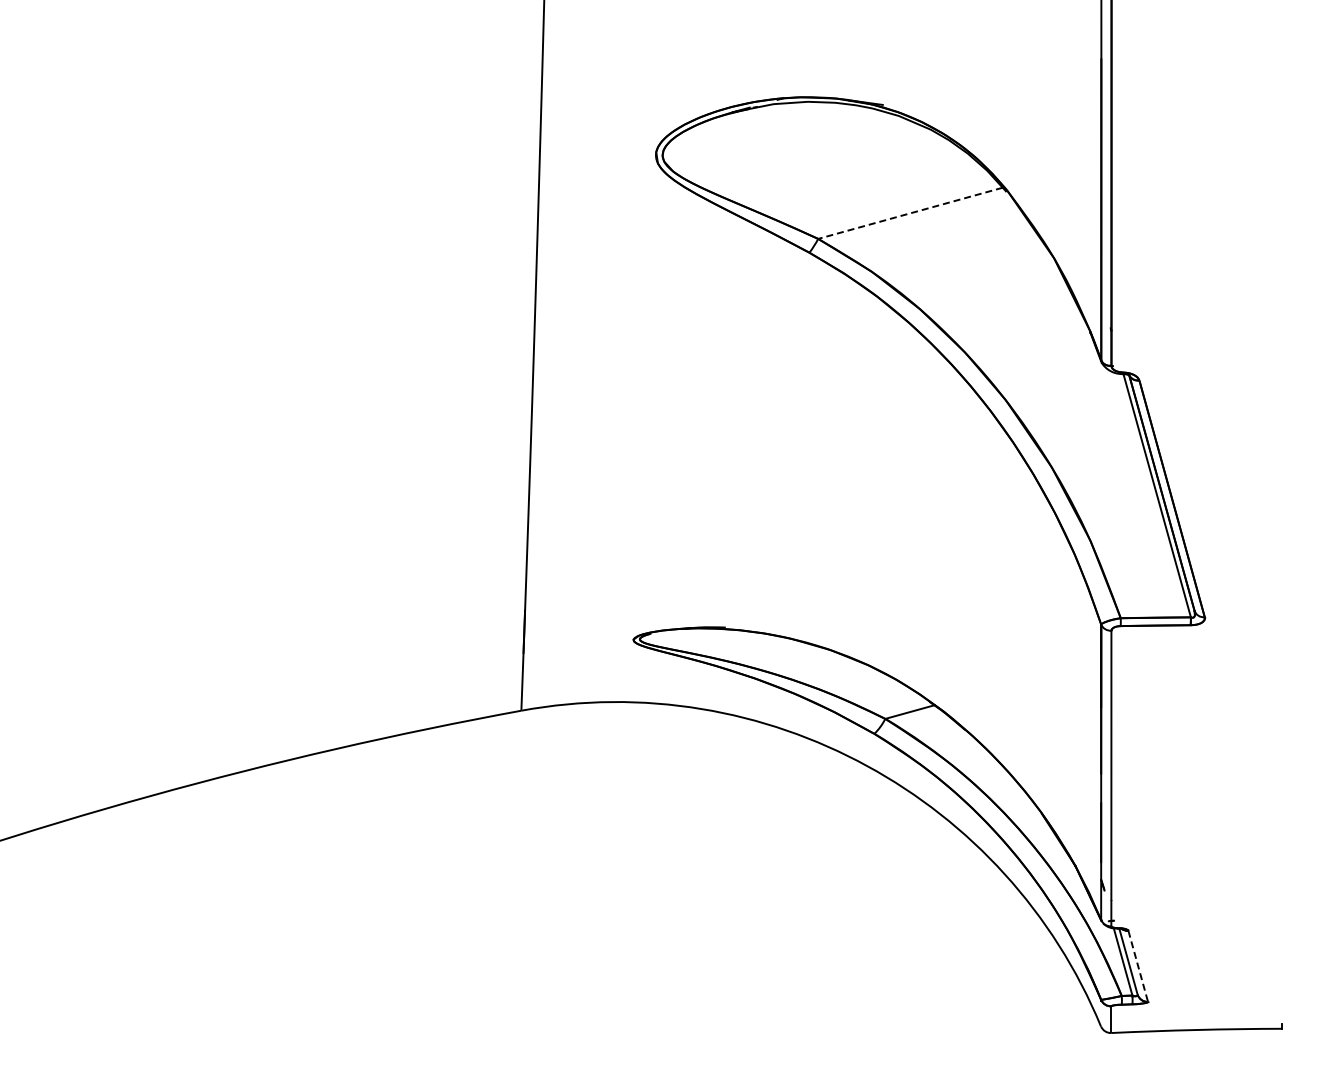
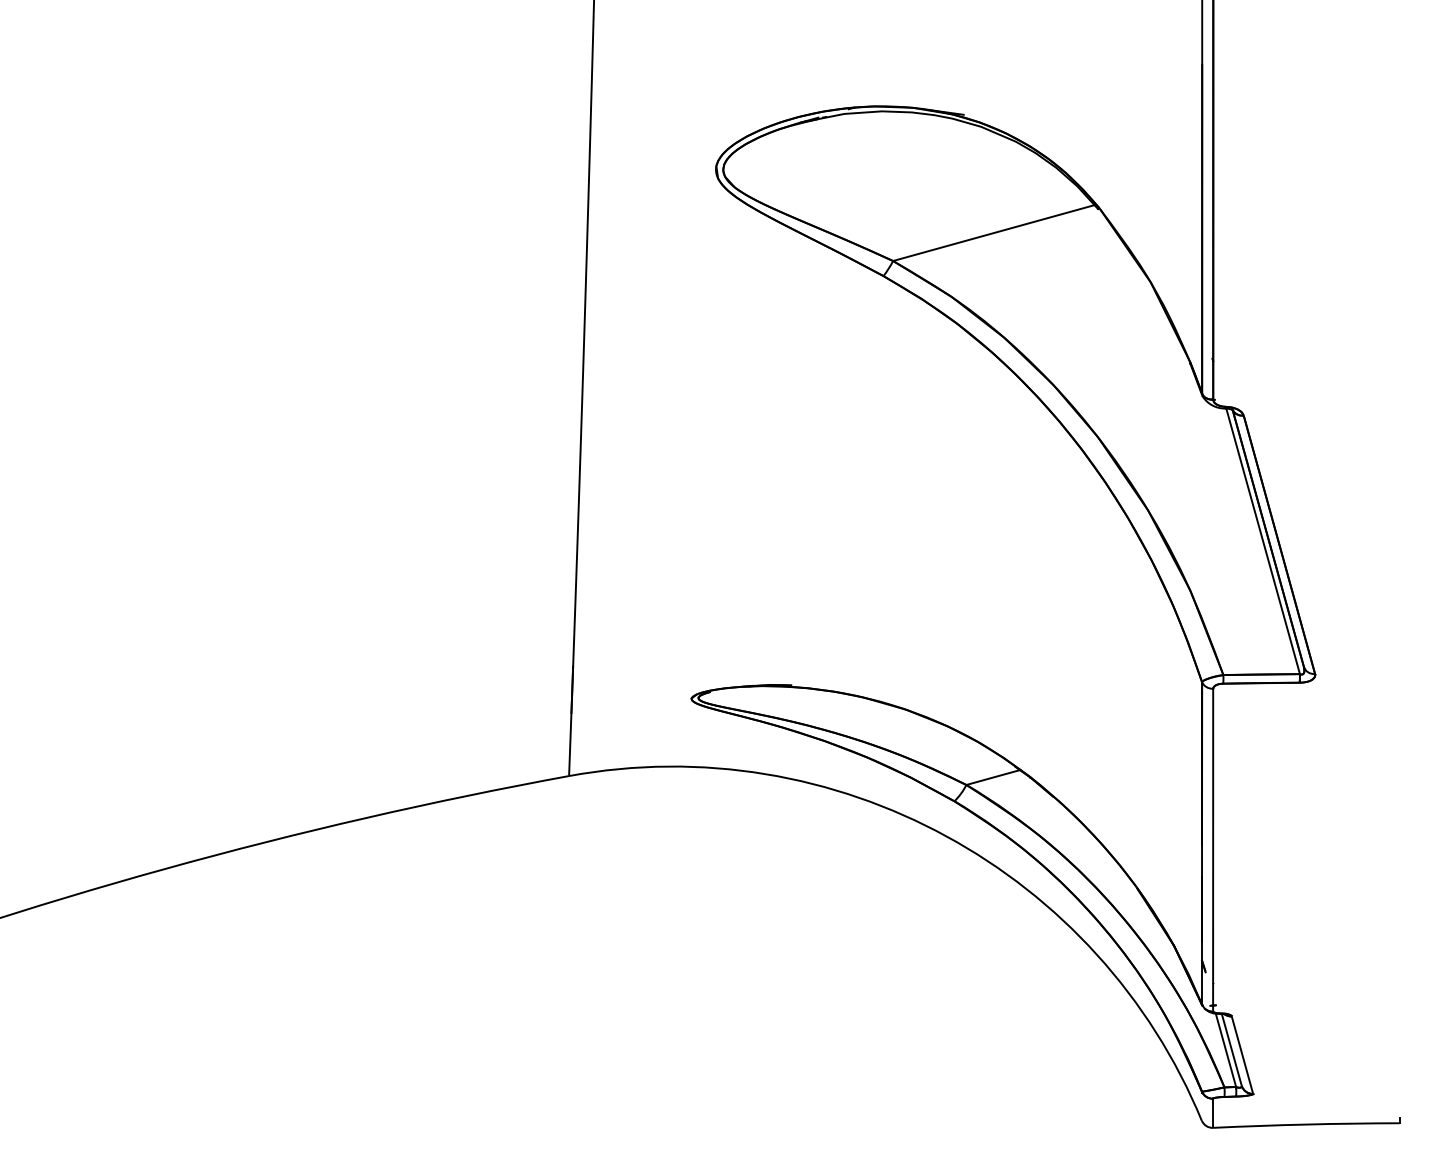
line: (910, 213) -> (993, 233), dashed -> solid
line: (1138, 967) -> (1242, 1056), dashed -> solid

